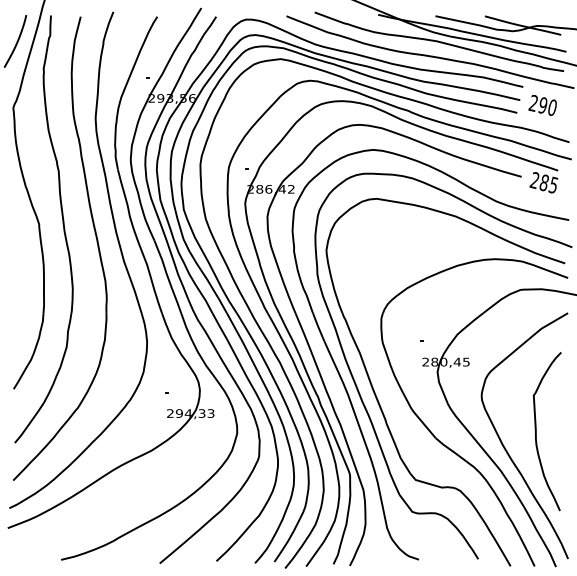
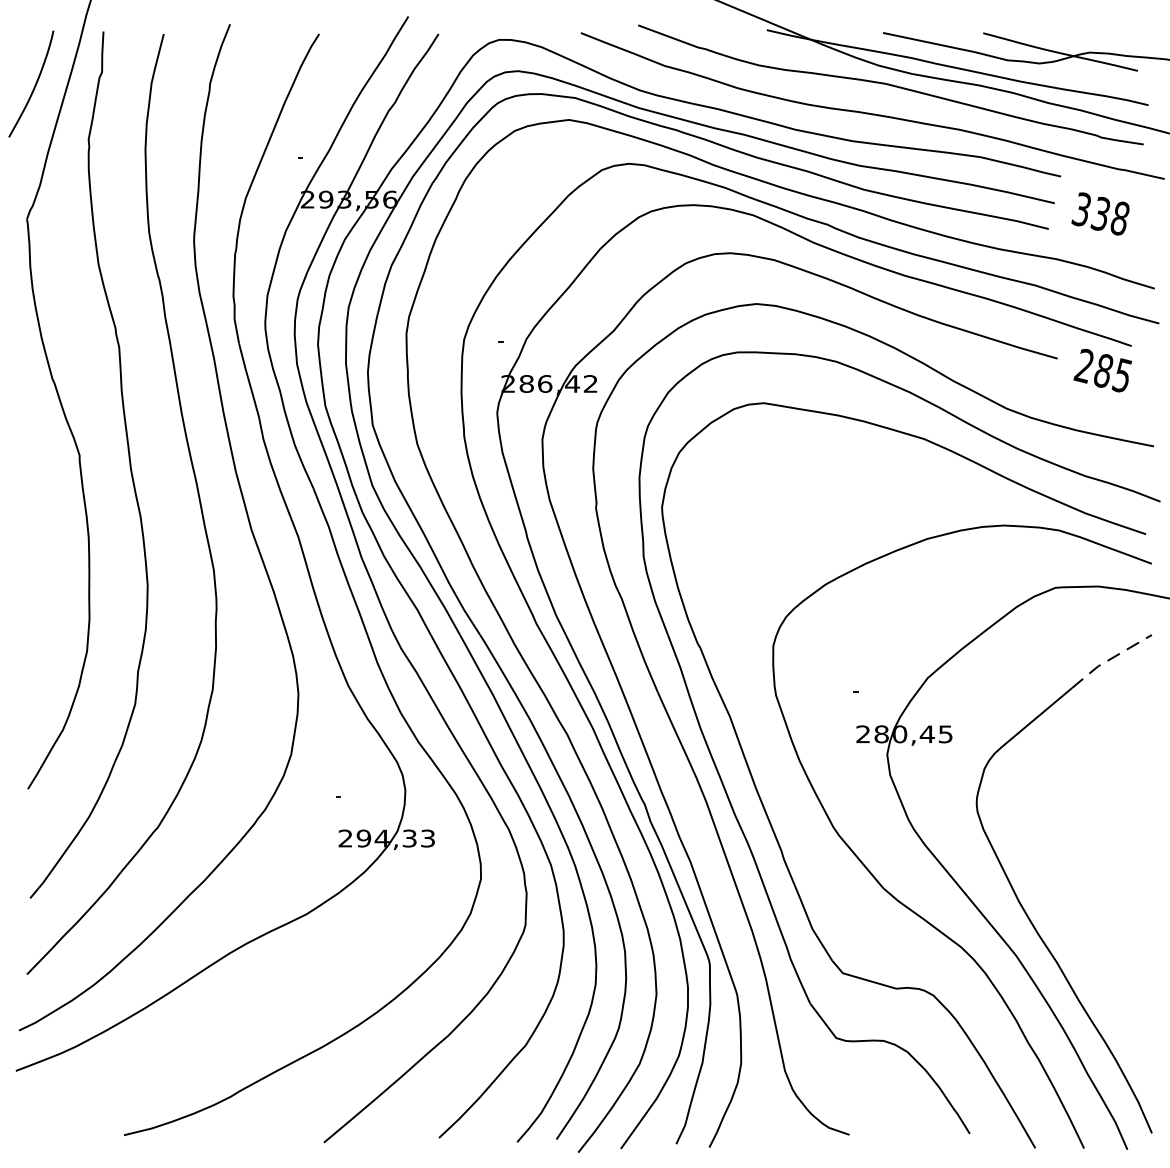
text: (542, 105) -> (1099, 213), 290 -> 338
line: (546, 325) -> (1108, 660), solid -> dashed
curve: (536, 431) -> (1087, 874), removed

